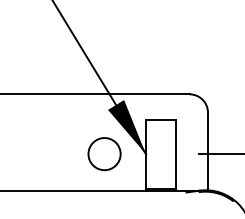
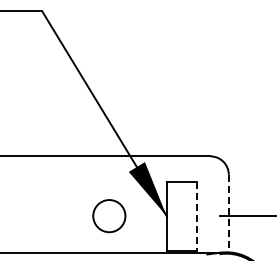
line: (207, 151) -> (228, 213), solid -> dashed
circle: (104, 154) -> (109, 216), moved
line: (175, 154) -> (196, 216), solid -> dashed

